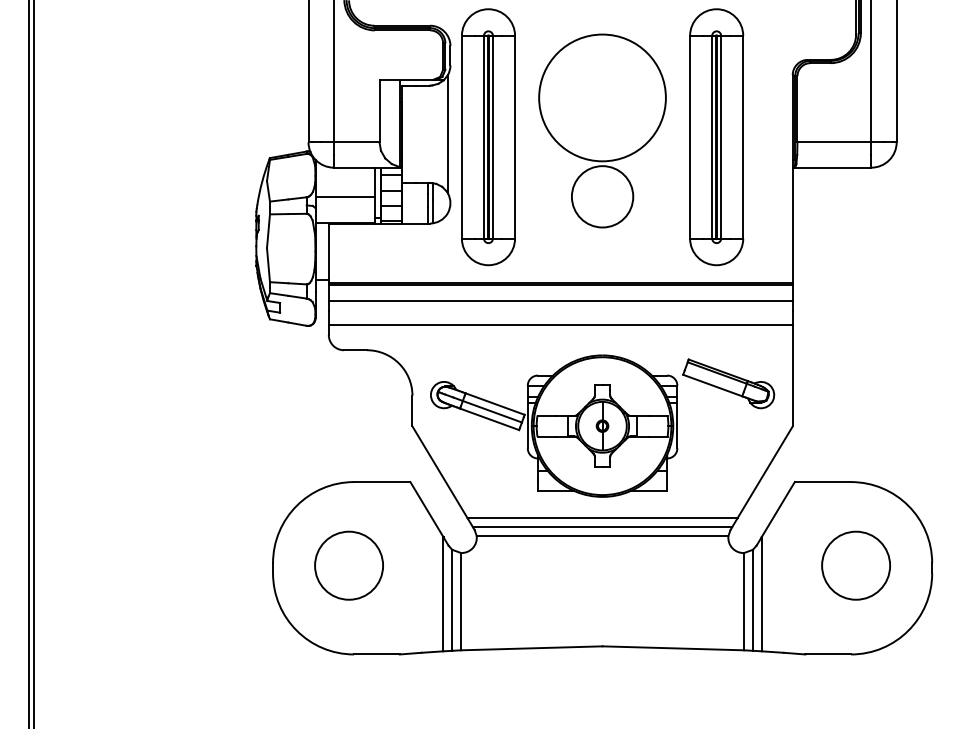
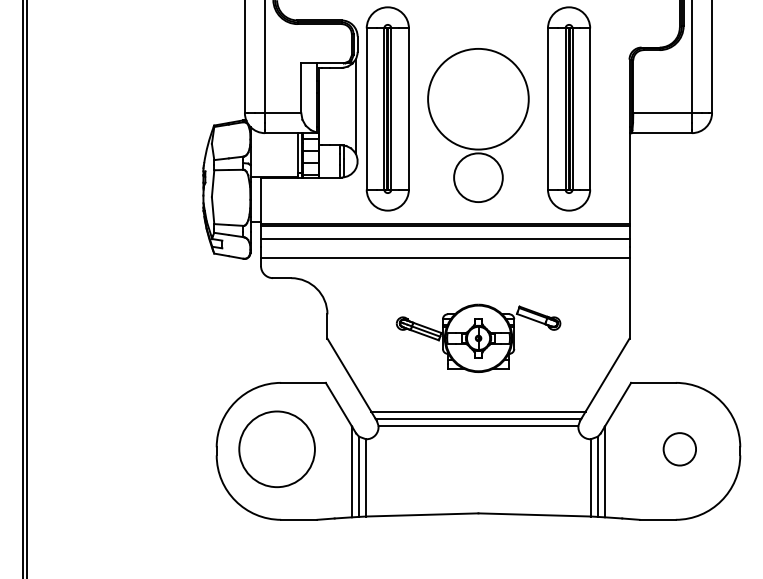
part: (602, 130) -> (478, 125), moved
line: (344, 197) -> (273, 156), removed
part: (602, 425) -> (478, 337), size x0.6
circle: (349, 565) -> (277, 449), size x1.4
circle: (856, 565) -> (680, 449), size x0.6

